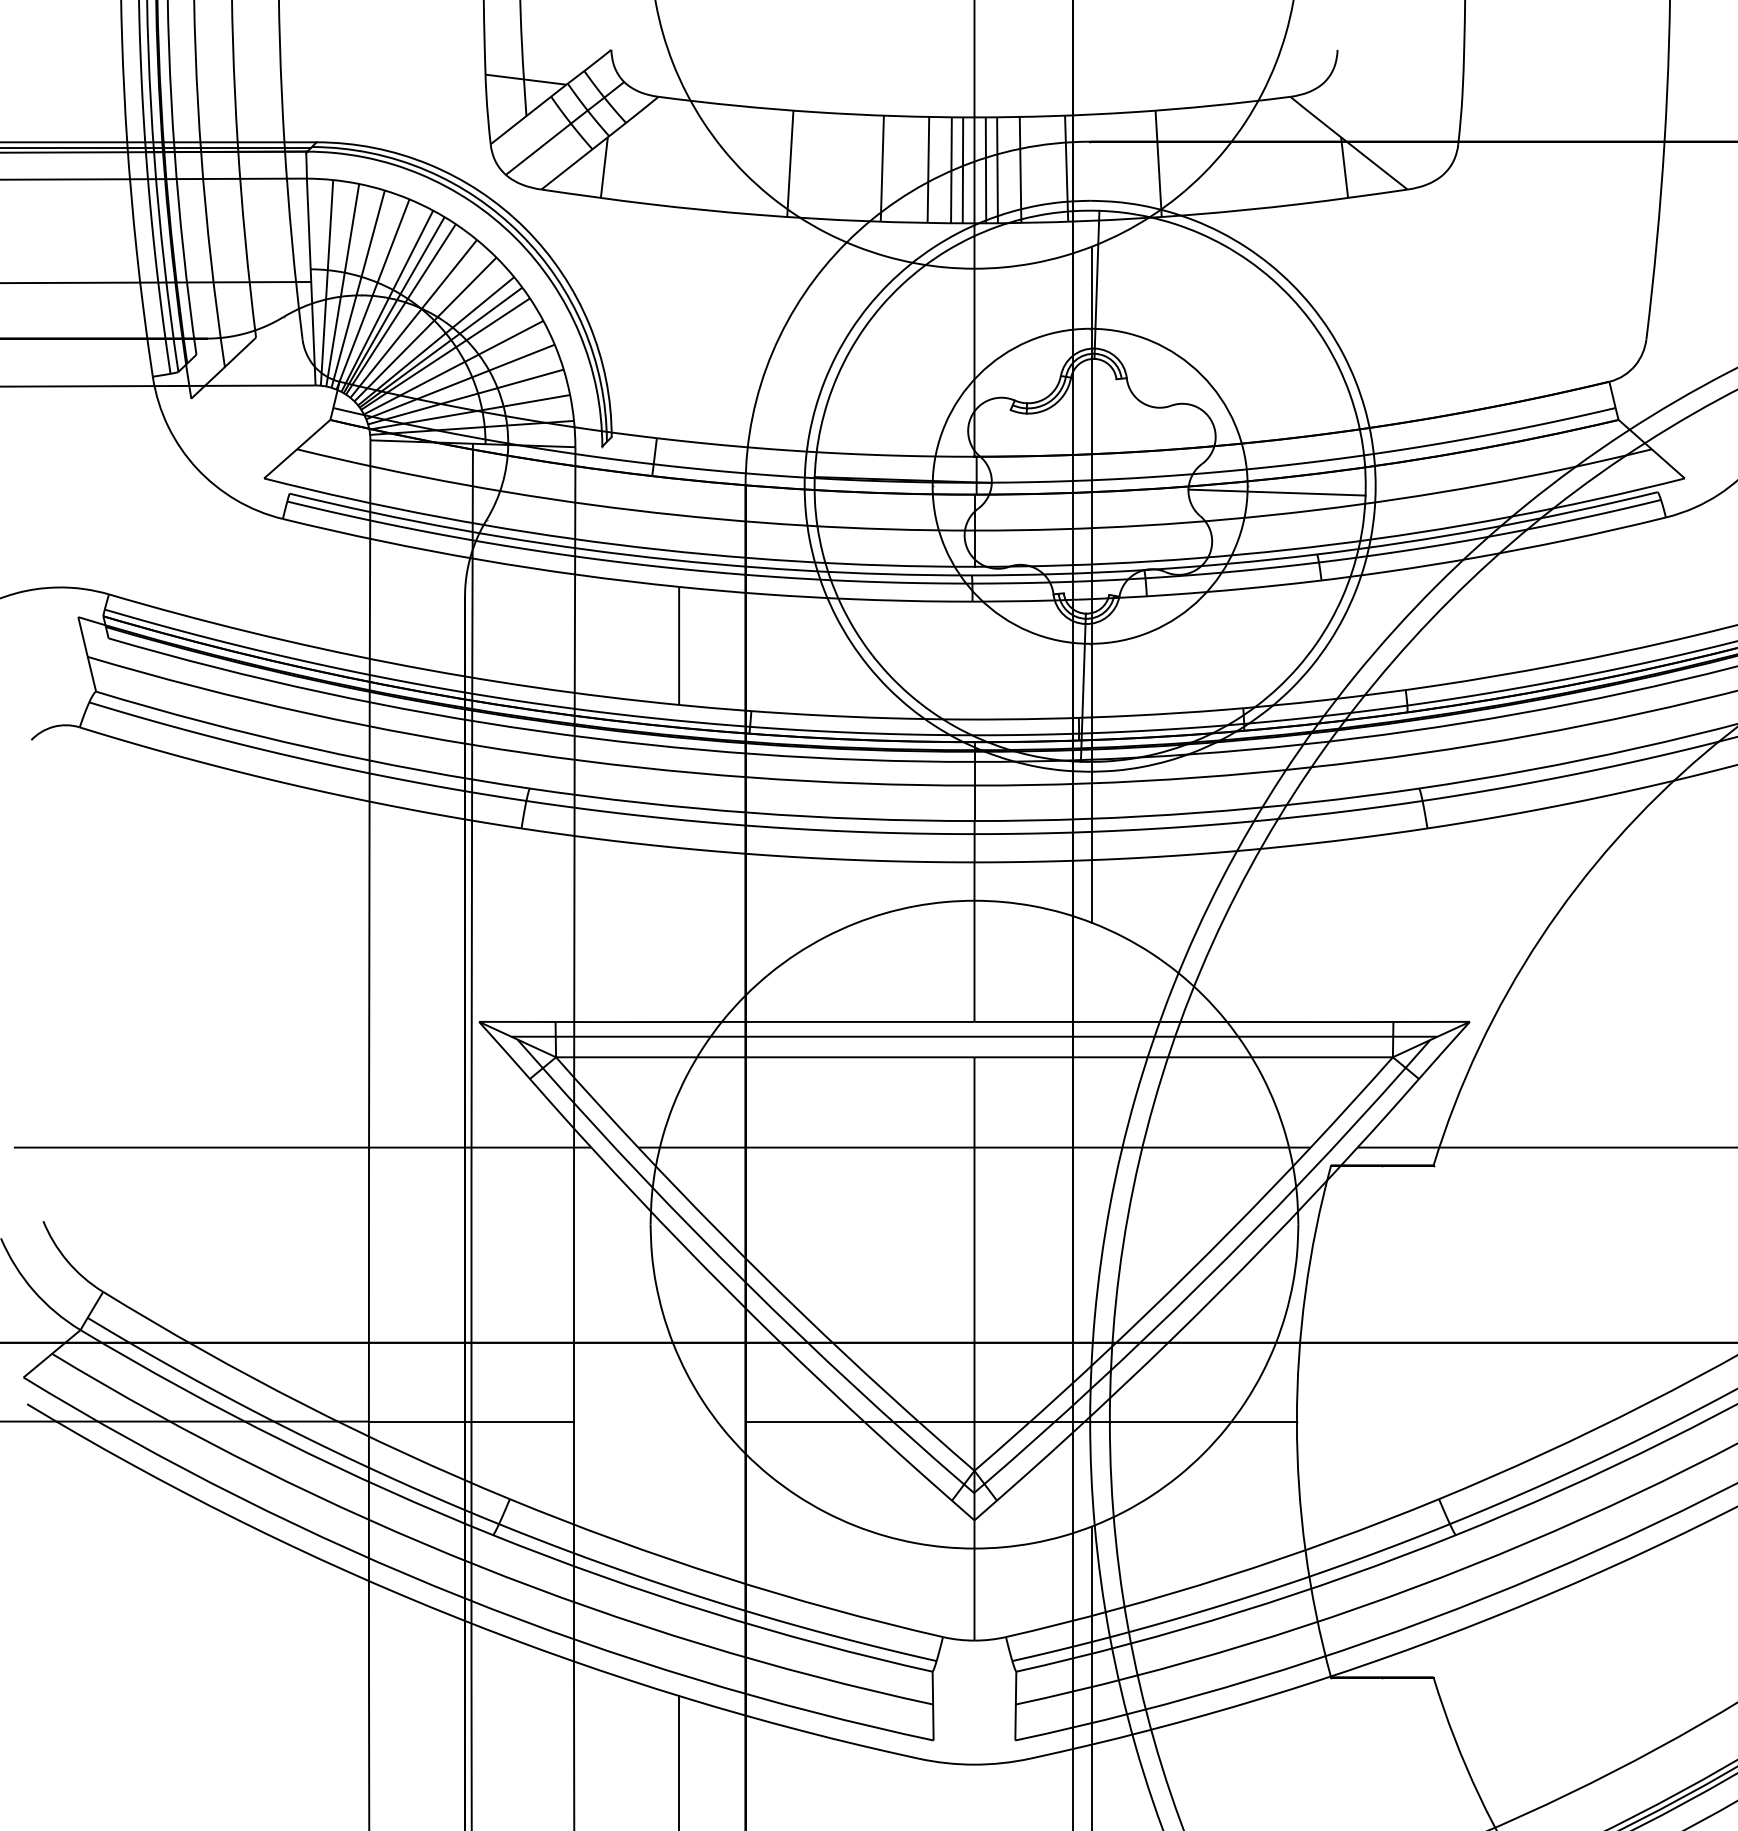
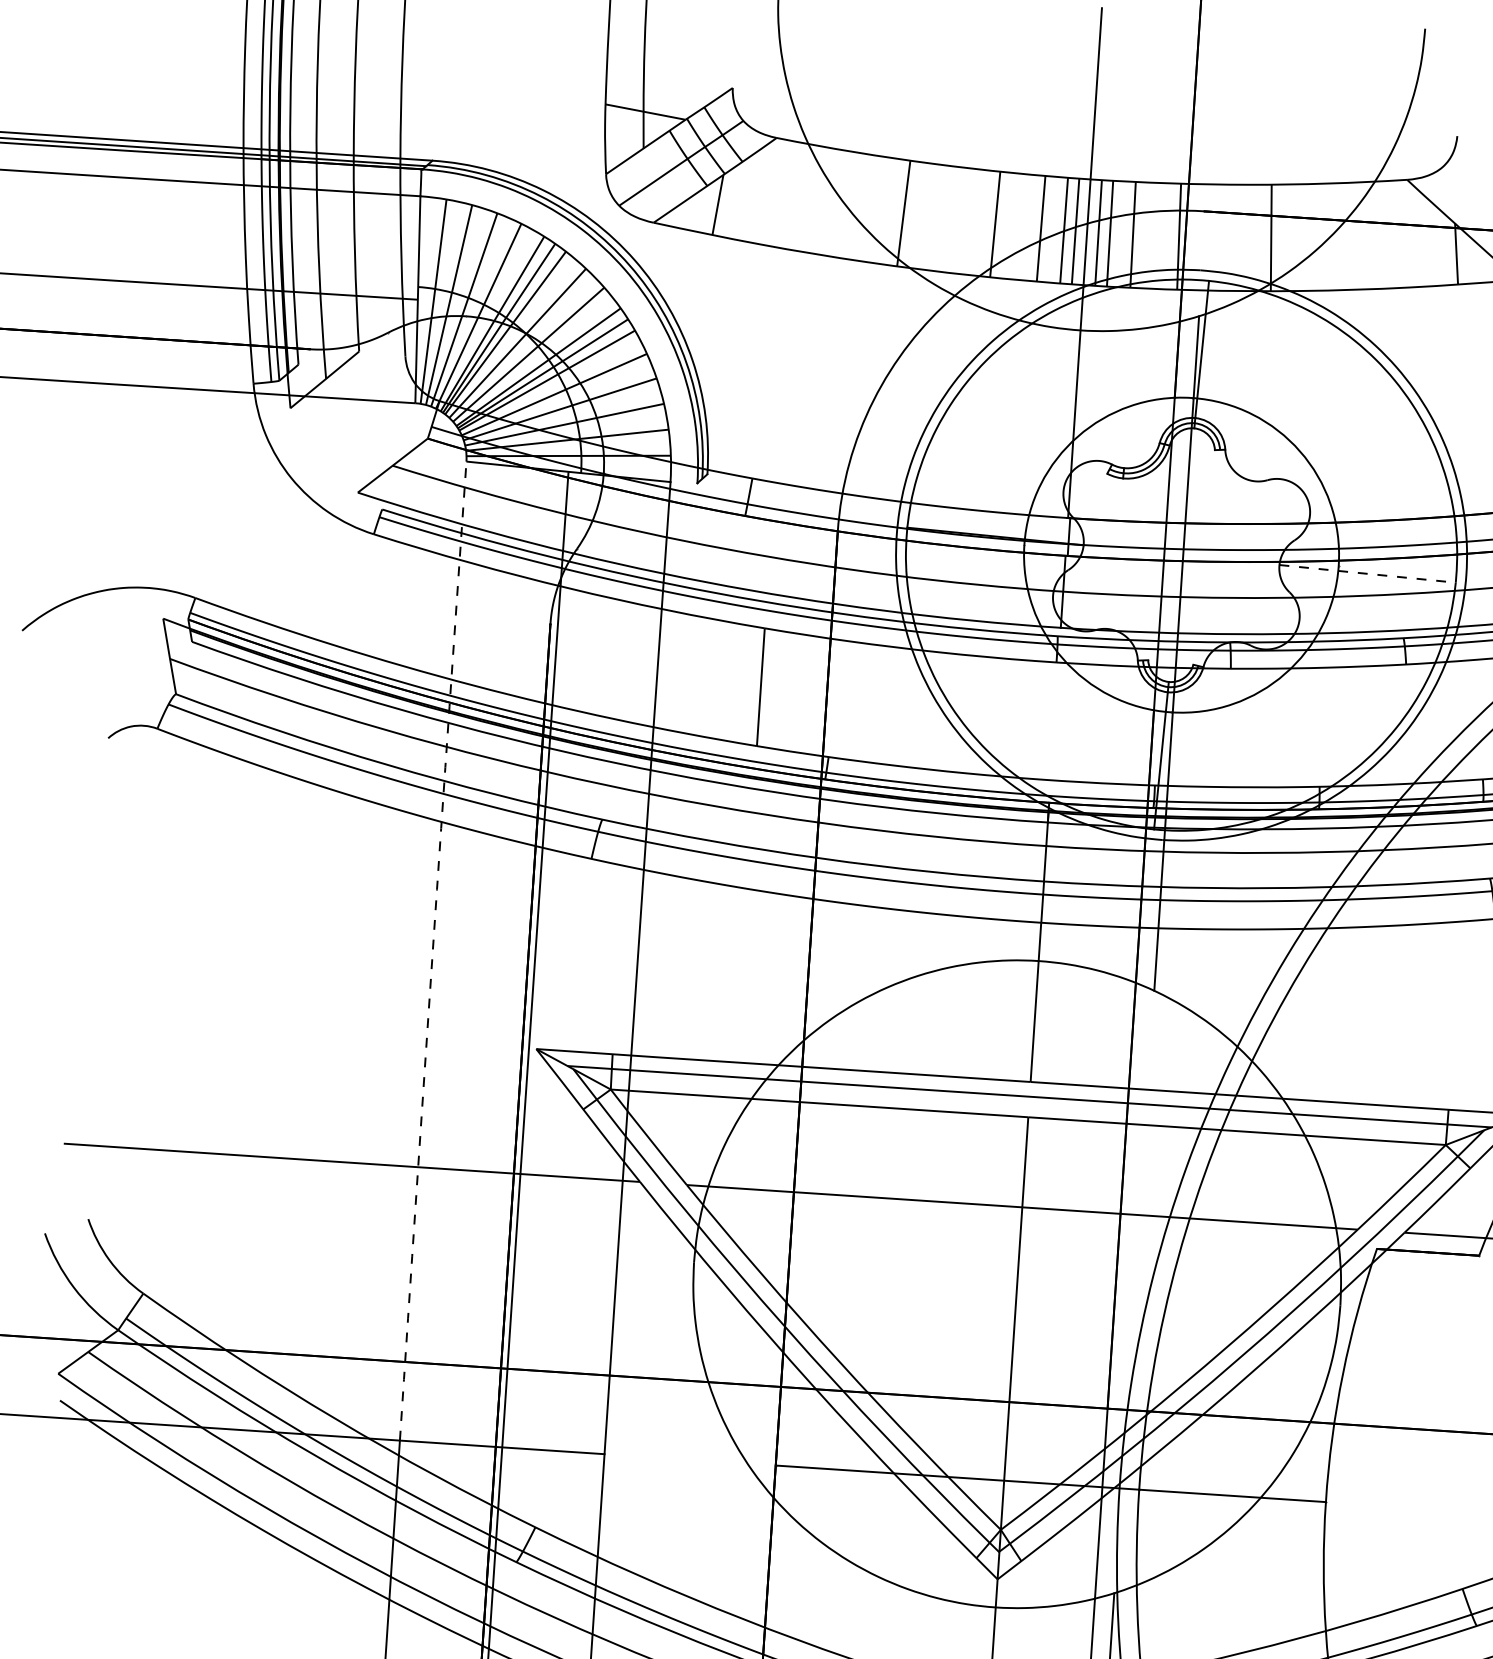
line: (1277, 492) -> (1368, 573), solid -> dashed
arc: (369, 930) -> (433, 950), solid -> dashed

